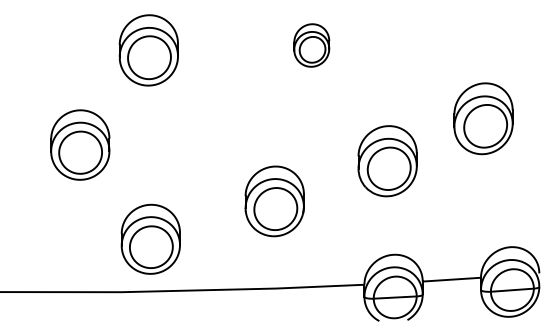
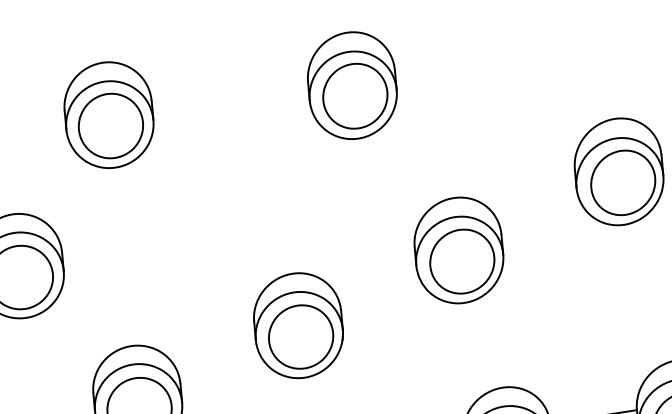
part: (311, 45) -> (351, 85), size x1.67
part: (387, 161) -> (458, 250), moved
part: (274, 201) -> (298, 325), moved

